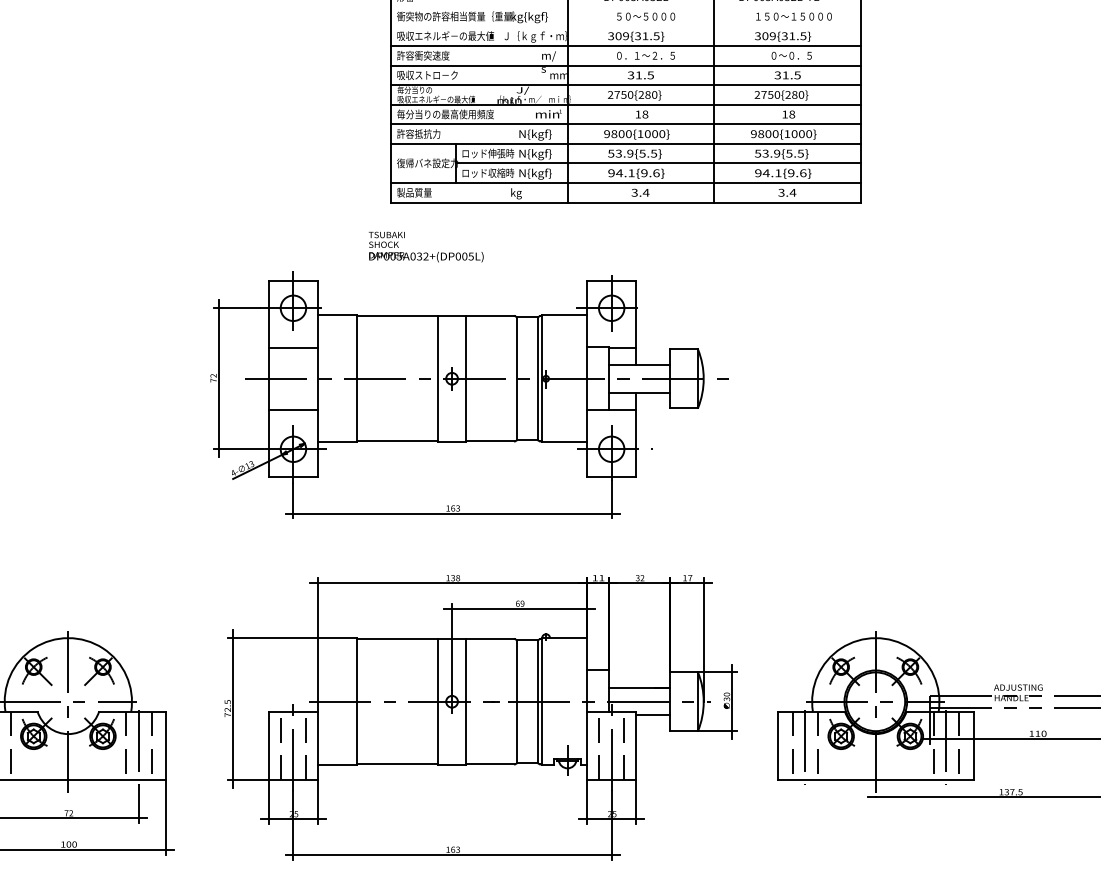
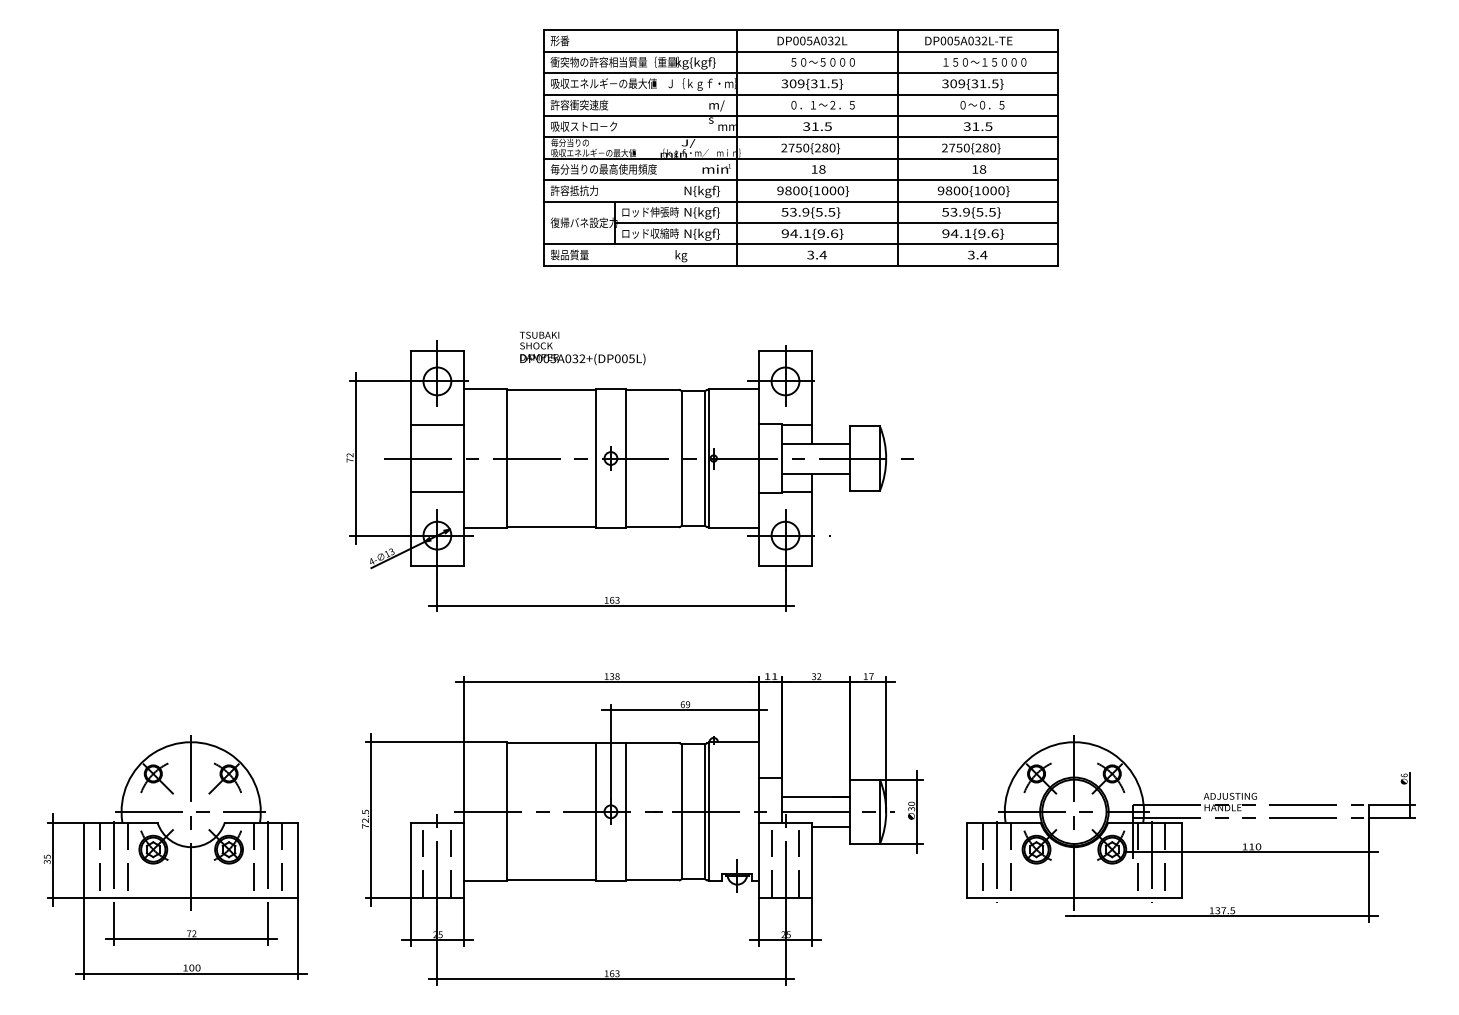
line: (626, 6) -> (801, 51), added
line: (626, 26) -> (801, 73), added
text: (426, 247) -> (582, 348), moved

